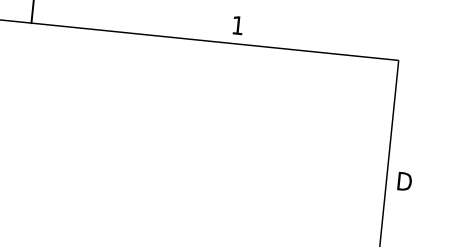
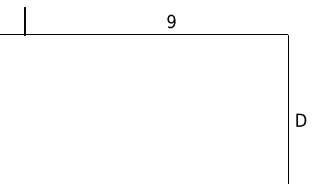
text: (237, 25) -> (171, 21), 1 -> 9

